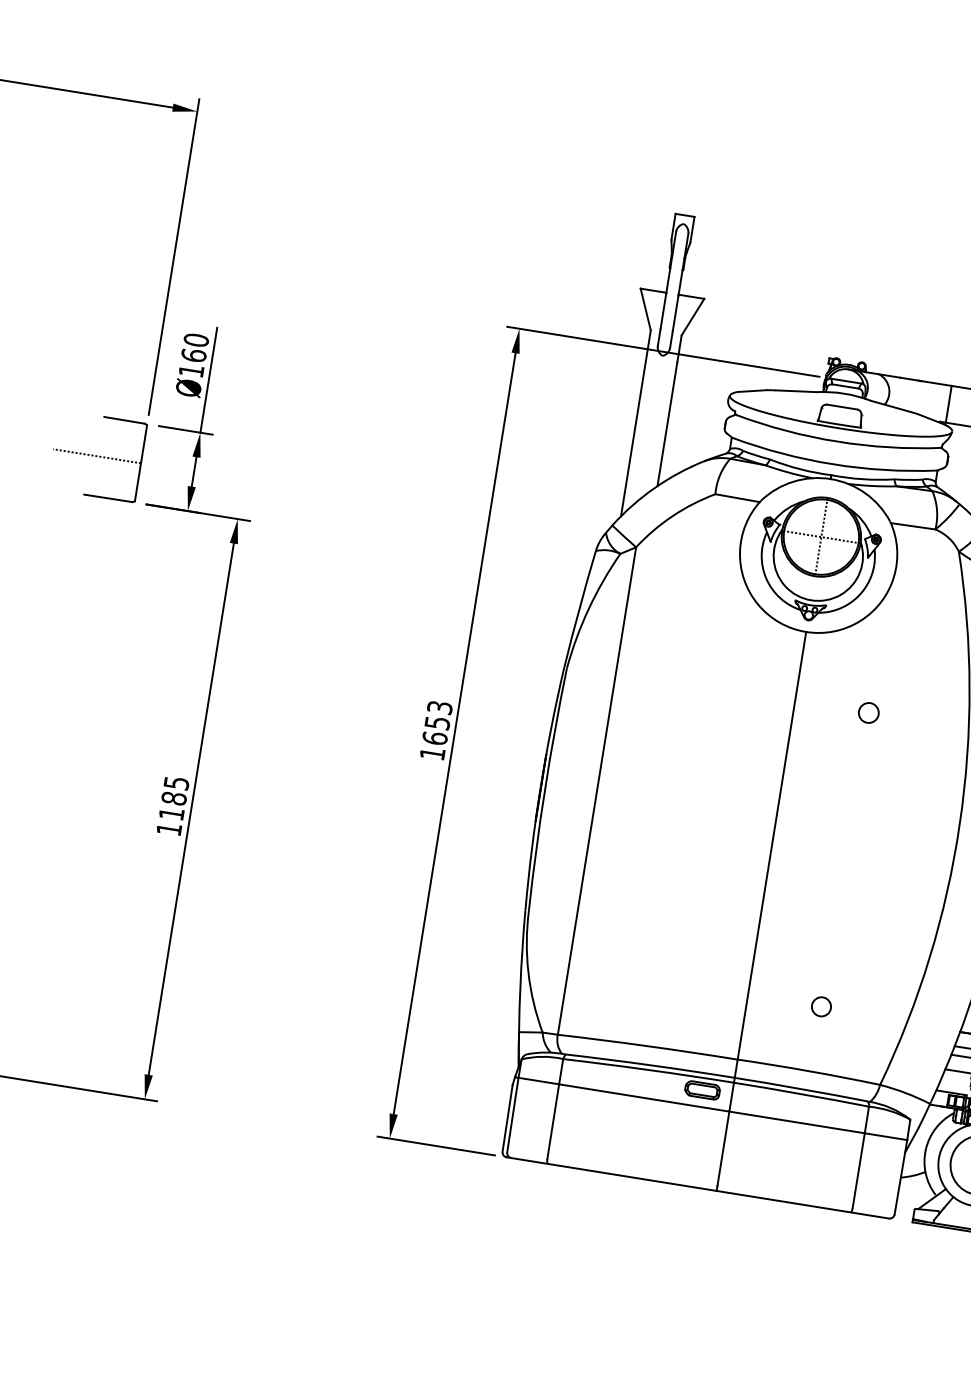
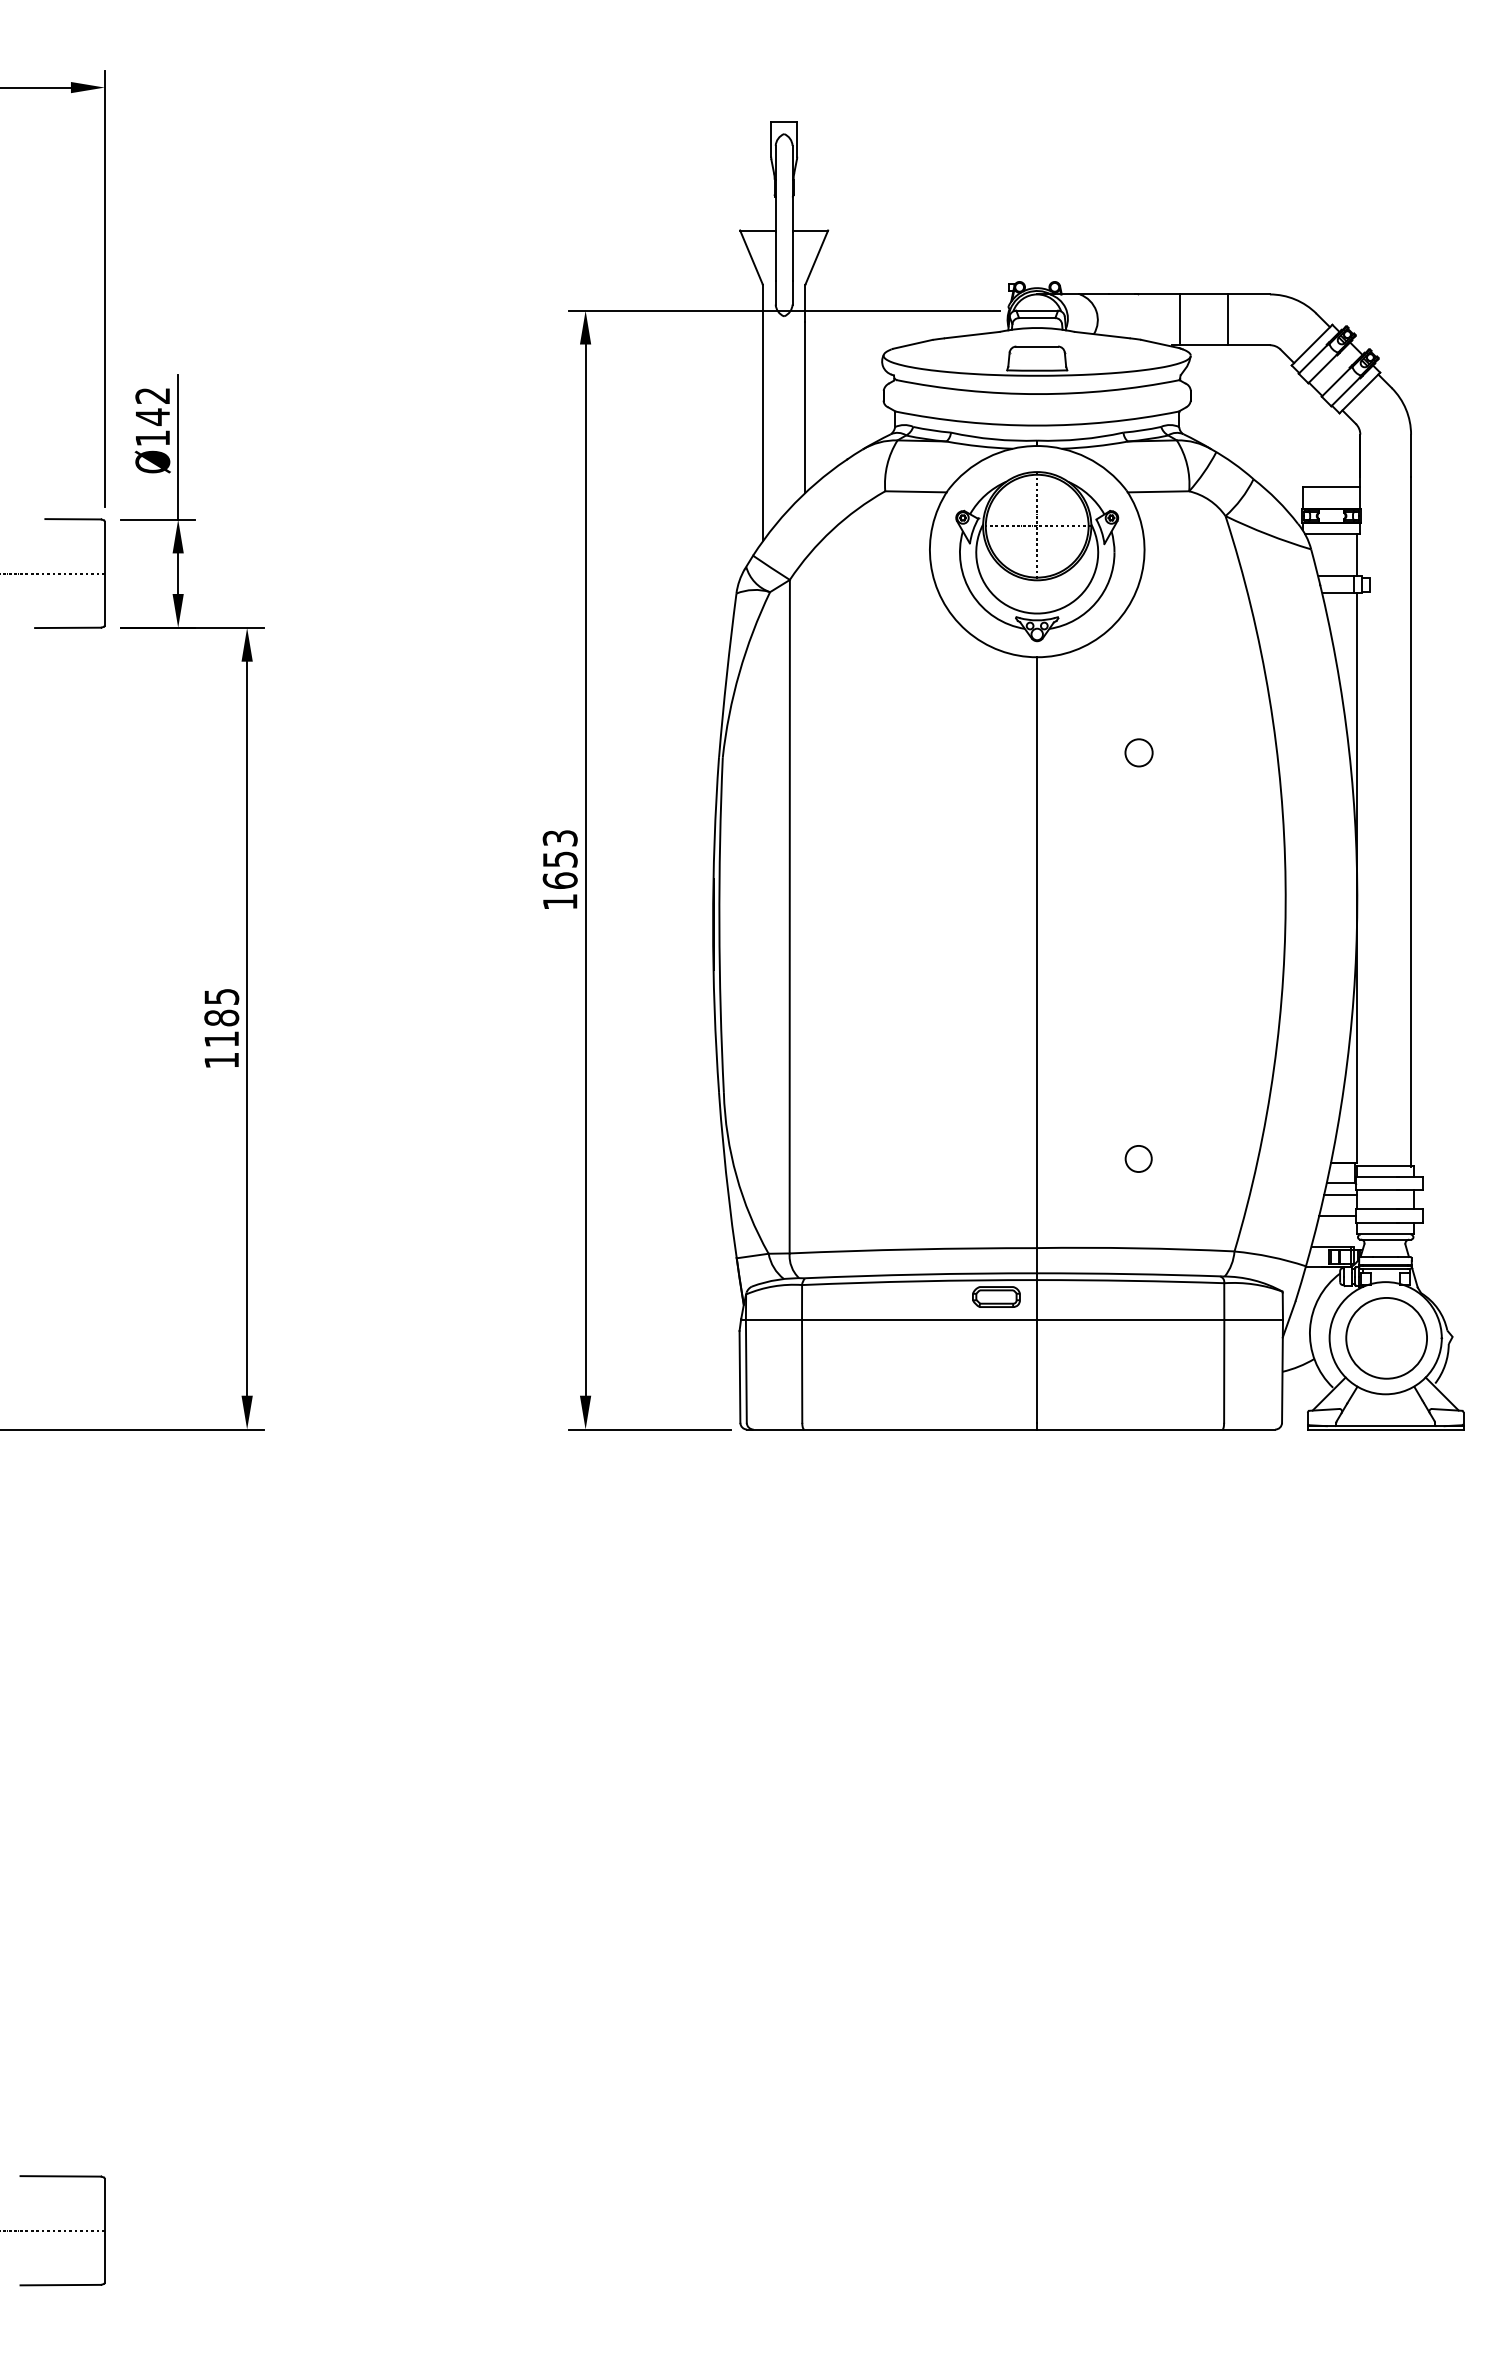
text: (194, 347) -> (152, 406), Ø160 -> Ø142

